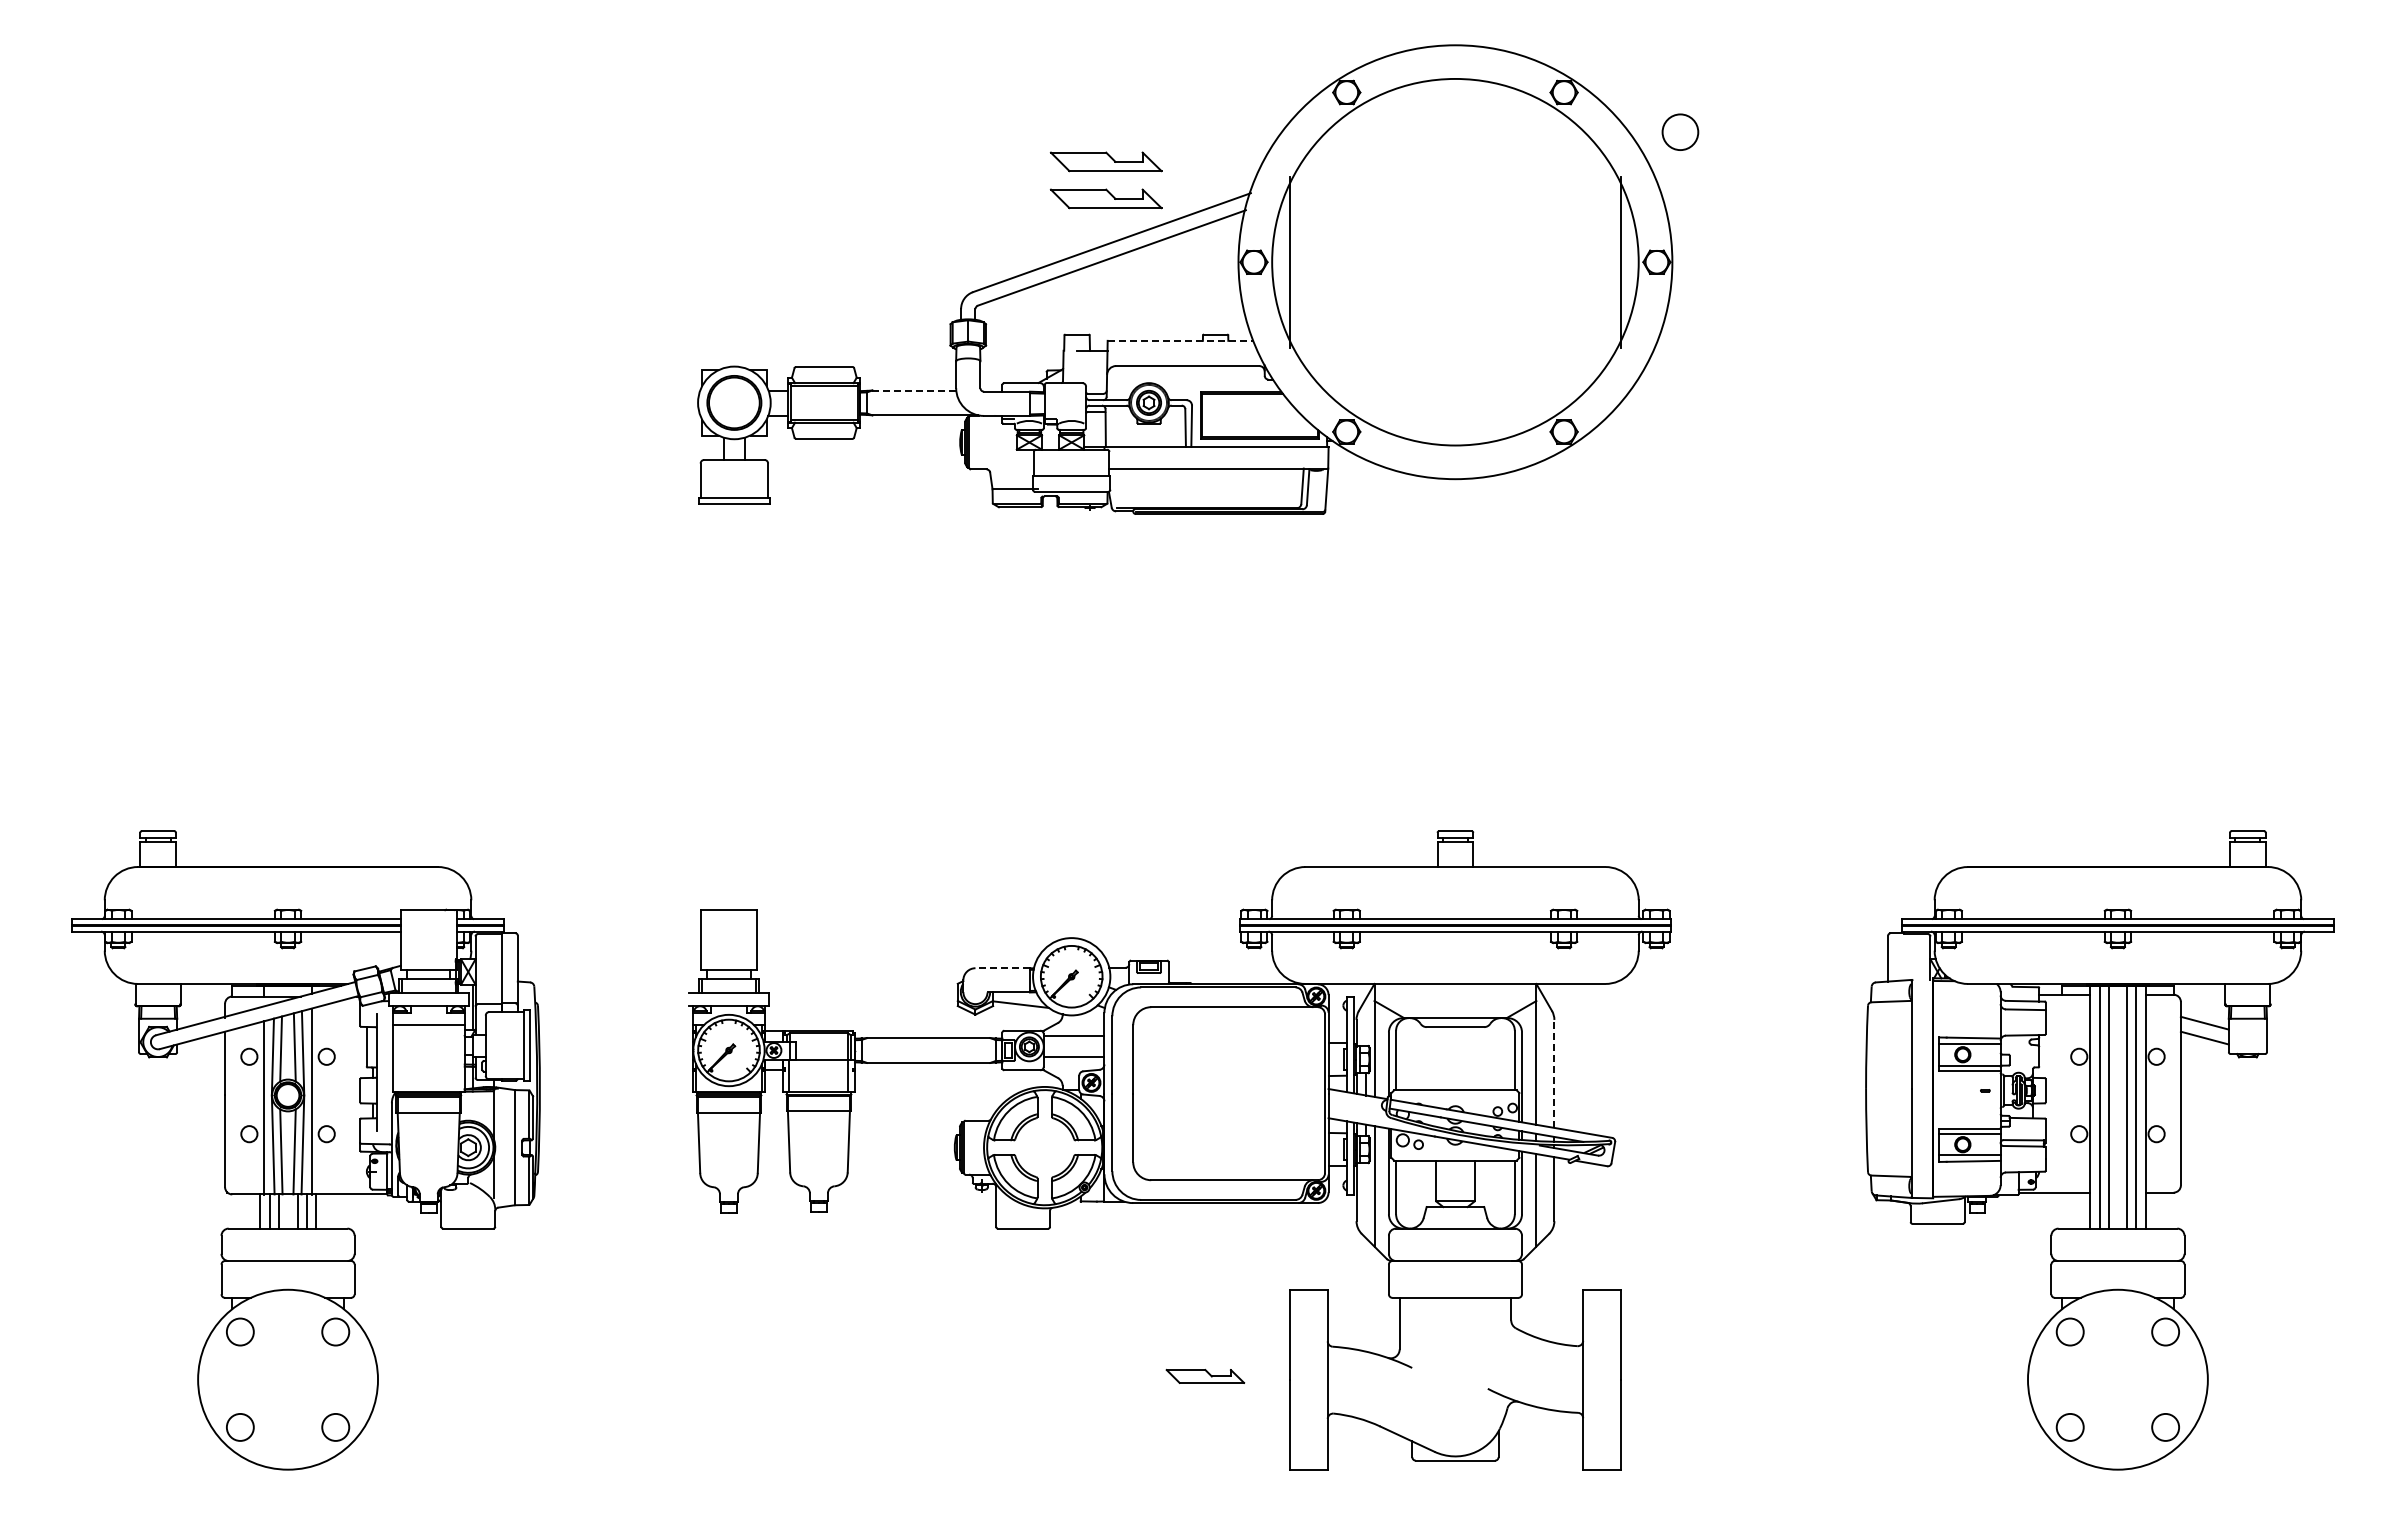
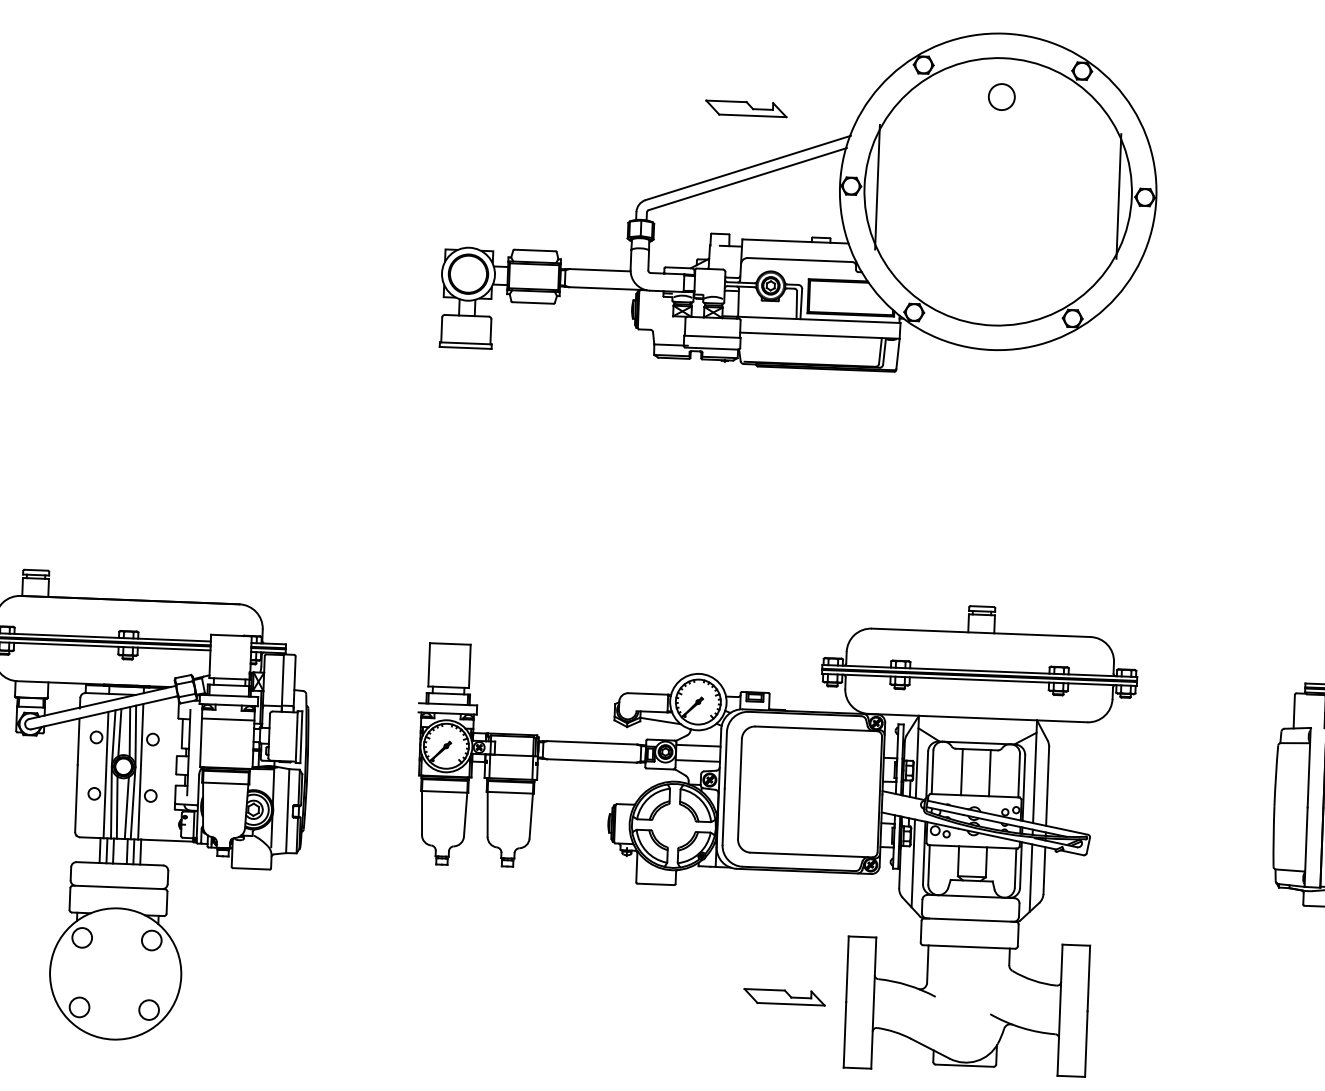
circle: (1680, 131) -> (1001, 96), moved
part: (1105, 198) -> (744, 135), removed
line: (1180, 340) -> (795, 241), dashed -> solid
line: (914, 390) -> (600, 270), dashed -> solid
line: (1002, 968) -> (648, 694), dashed -> solid
line: (1436, 1058) -> (962, 771), added
line: (1474, 1058) -> (989, 772), added
line: (1554, 1073) -> (1047, 786), dashed -> solid
part: (1205, 1376) -> (784, 997), size x1.43

